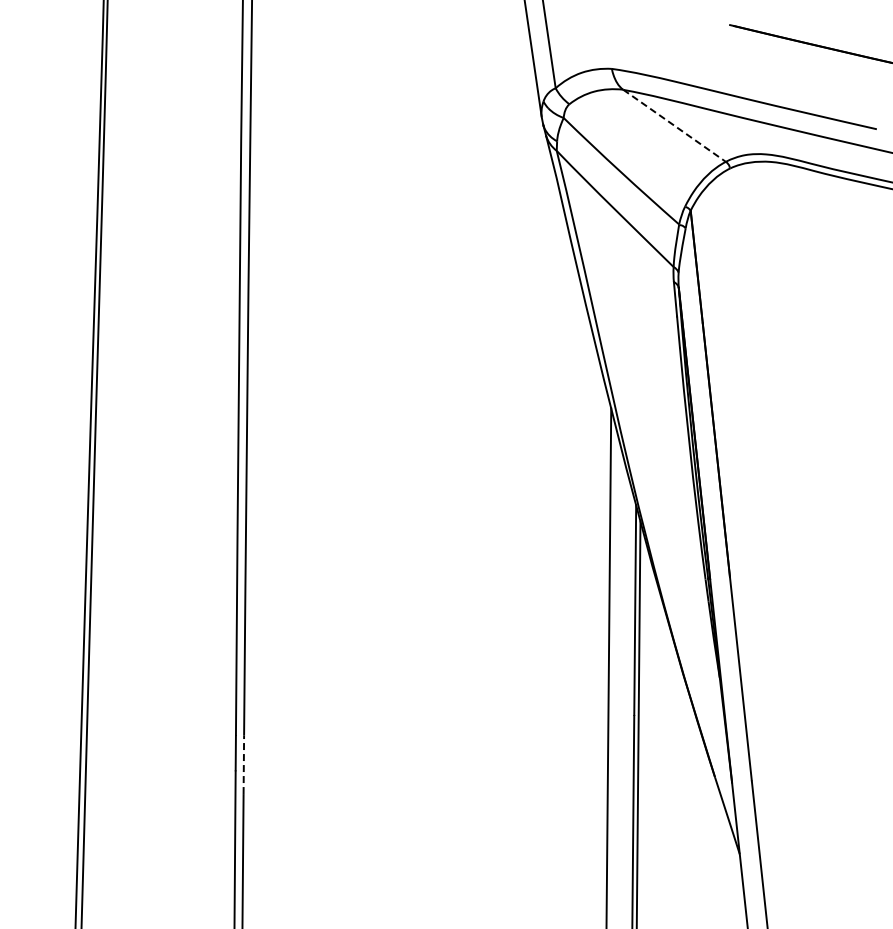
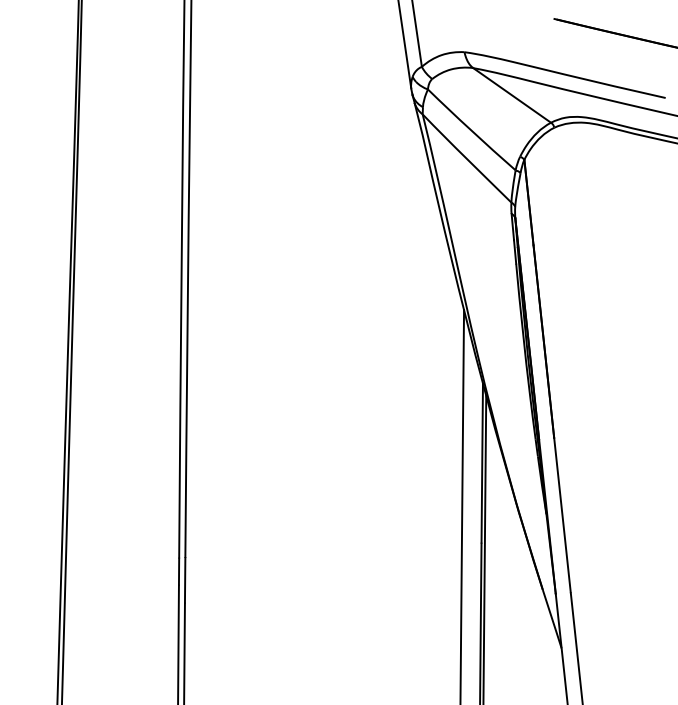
line: (674, 125) -> (512, 95), dashed -> solid
line: (243, 764) -> (184, 580), dashed -> solid

